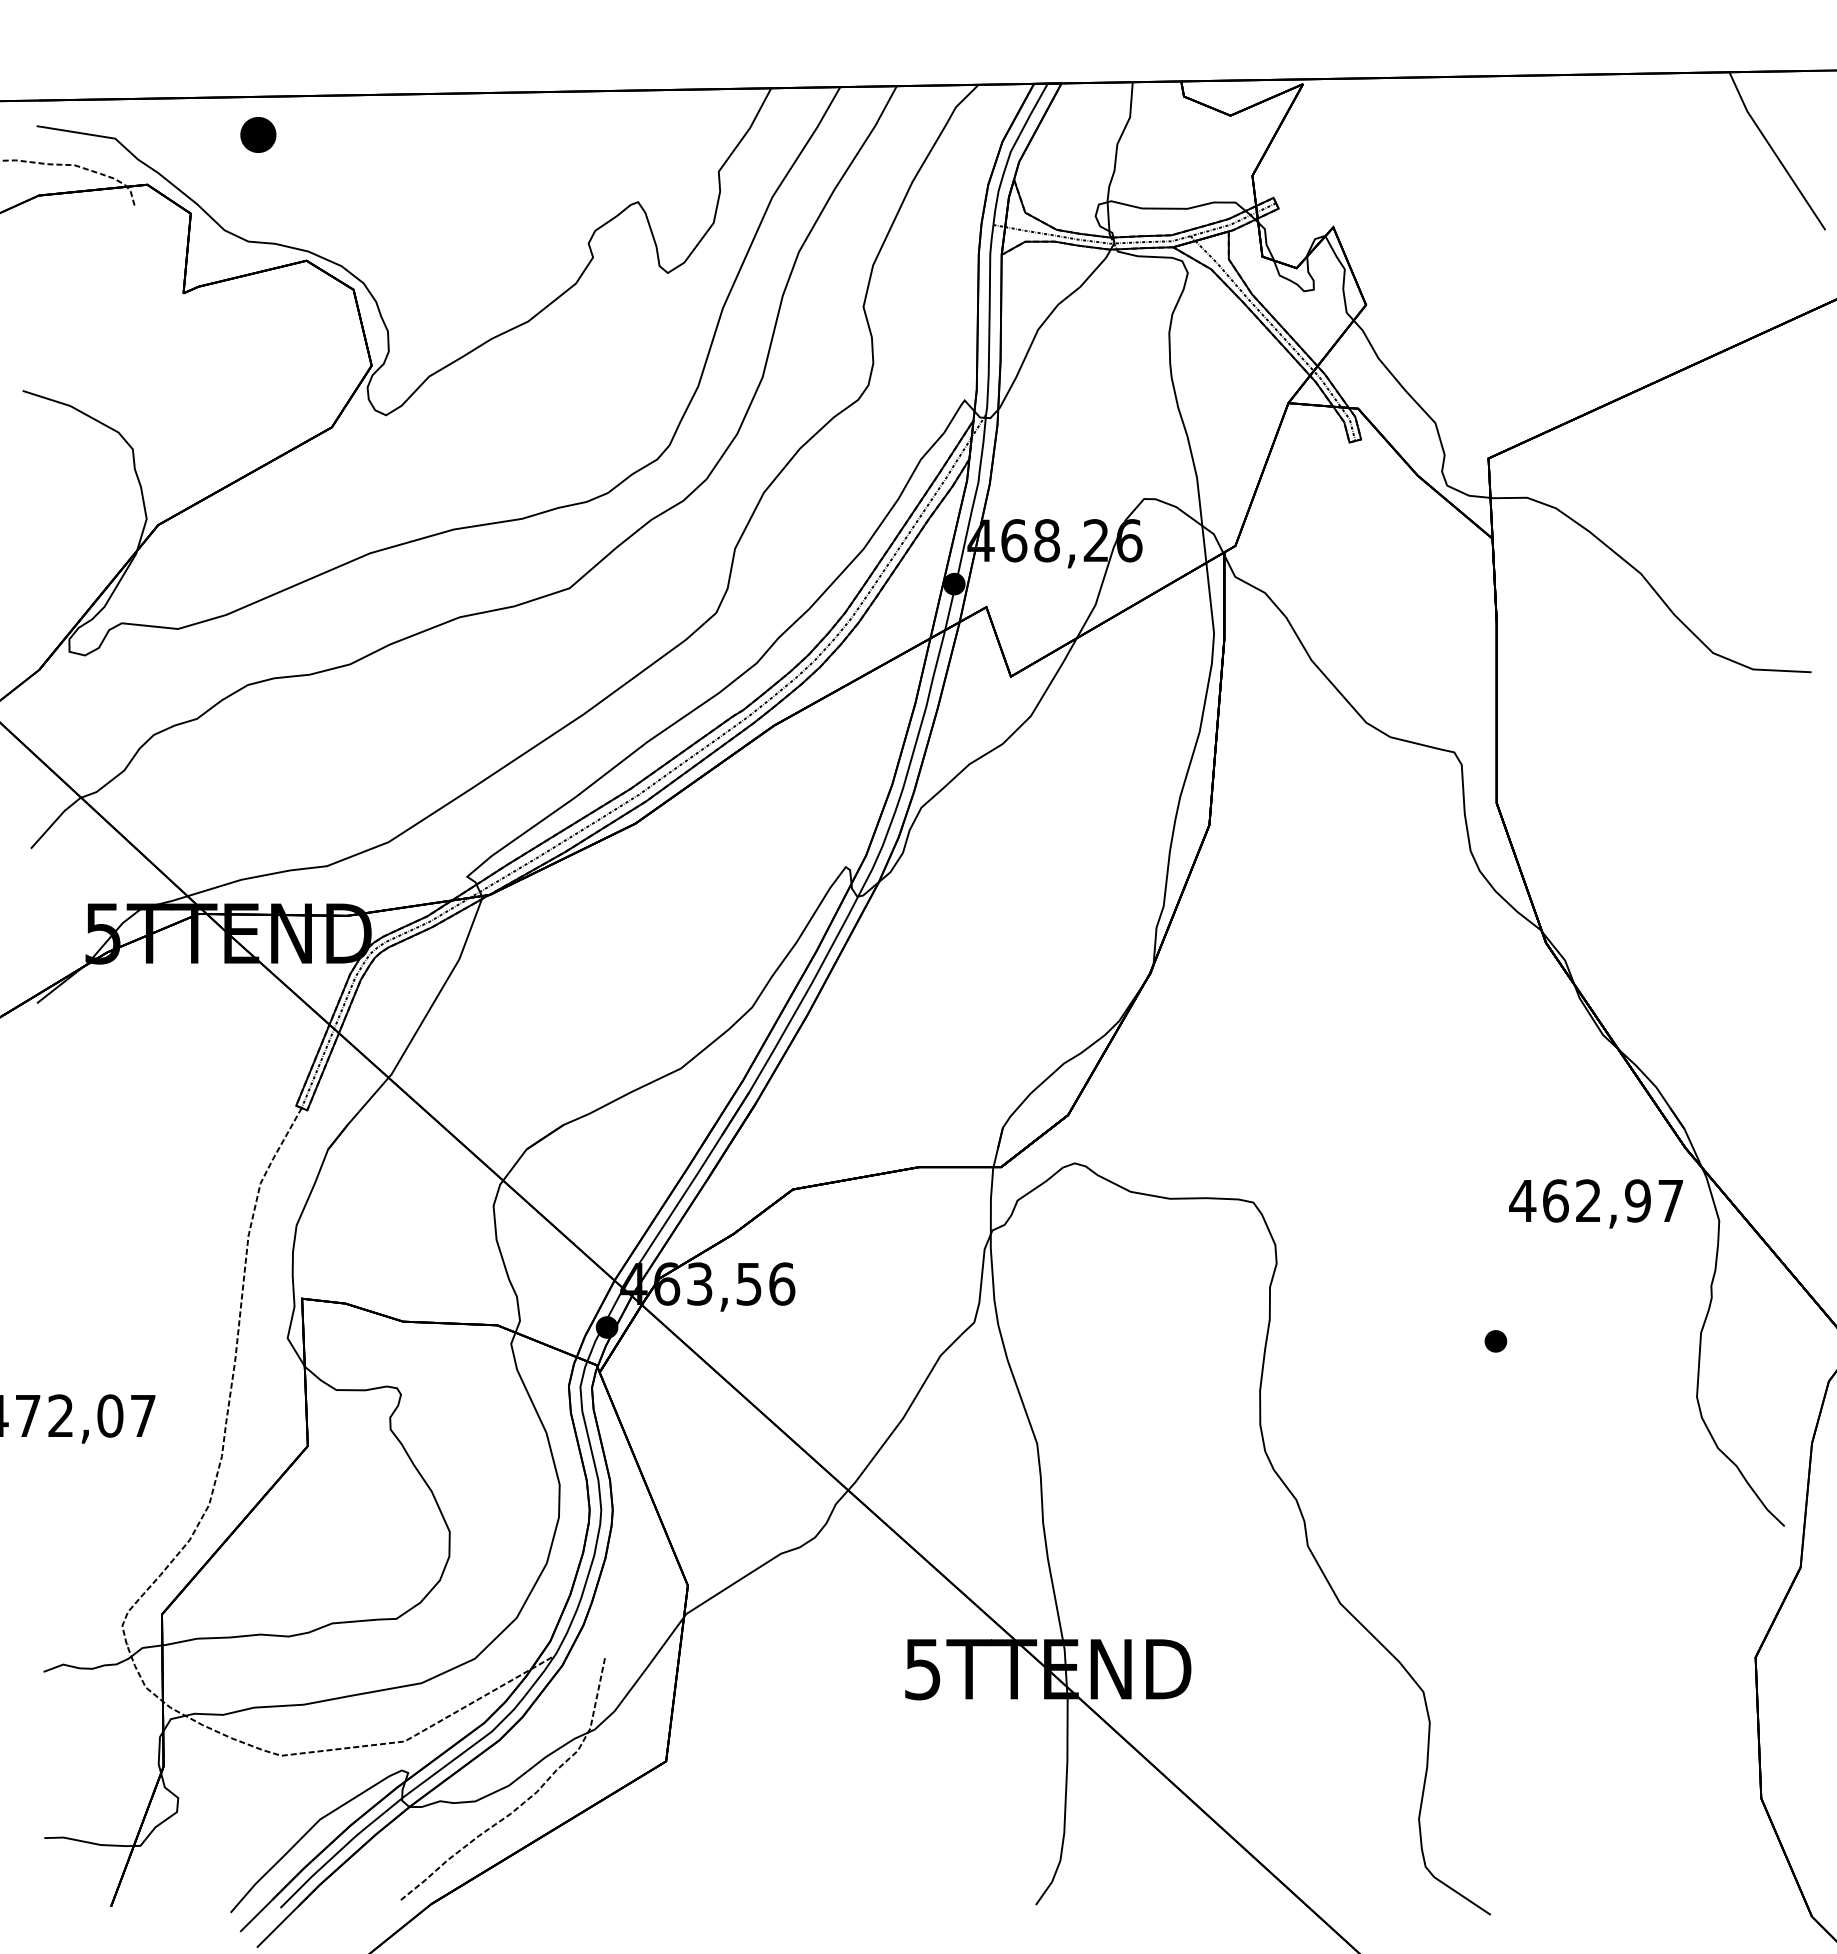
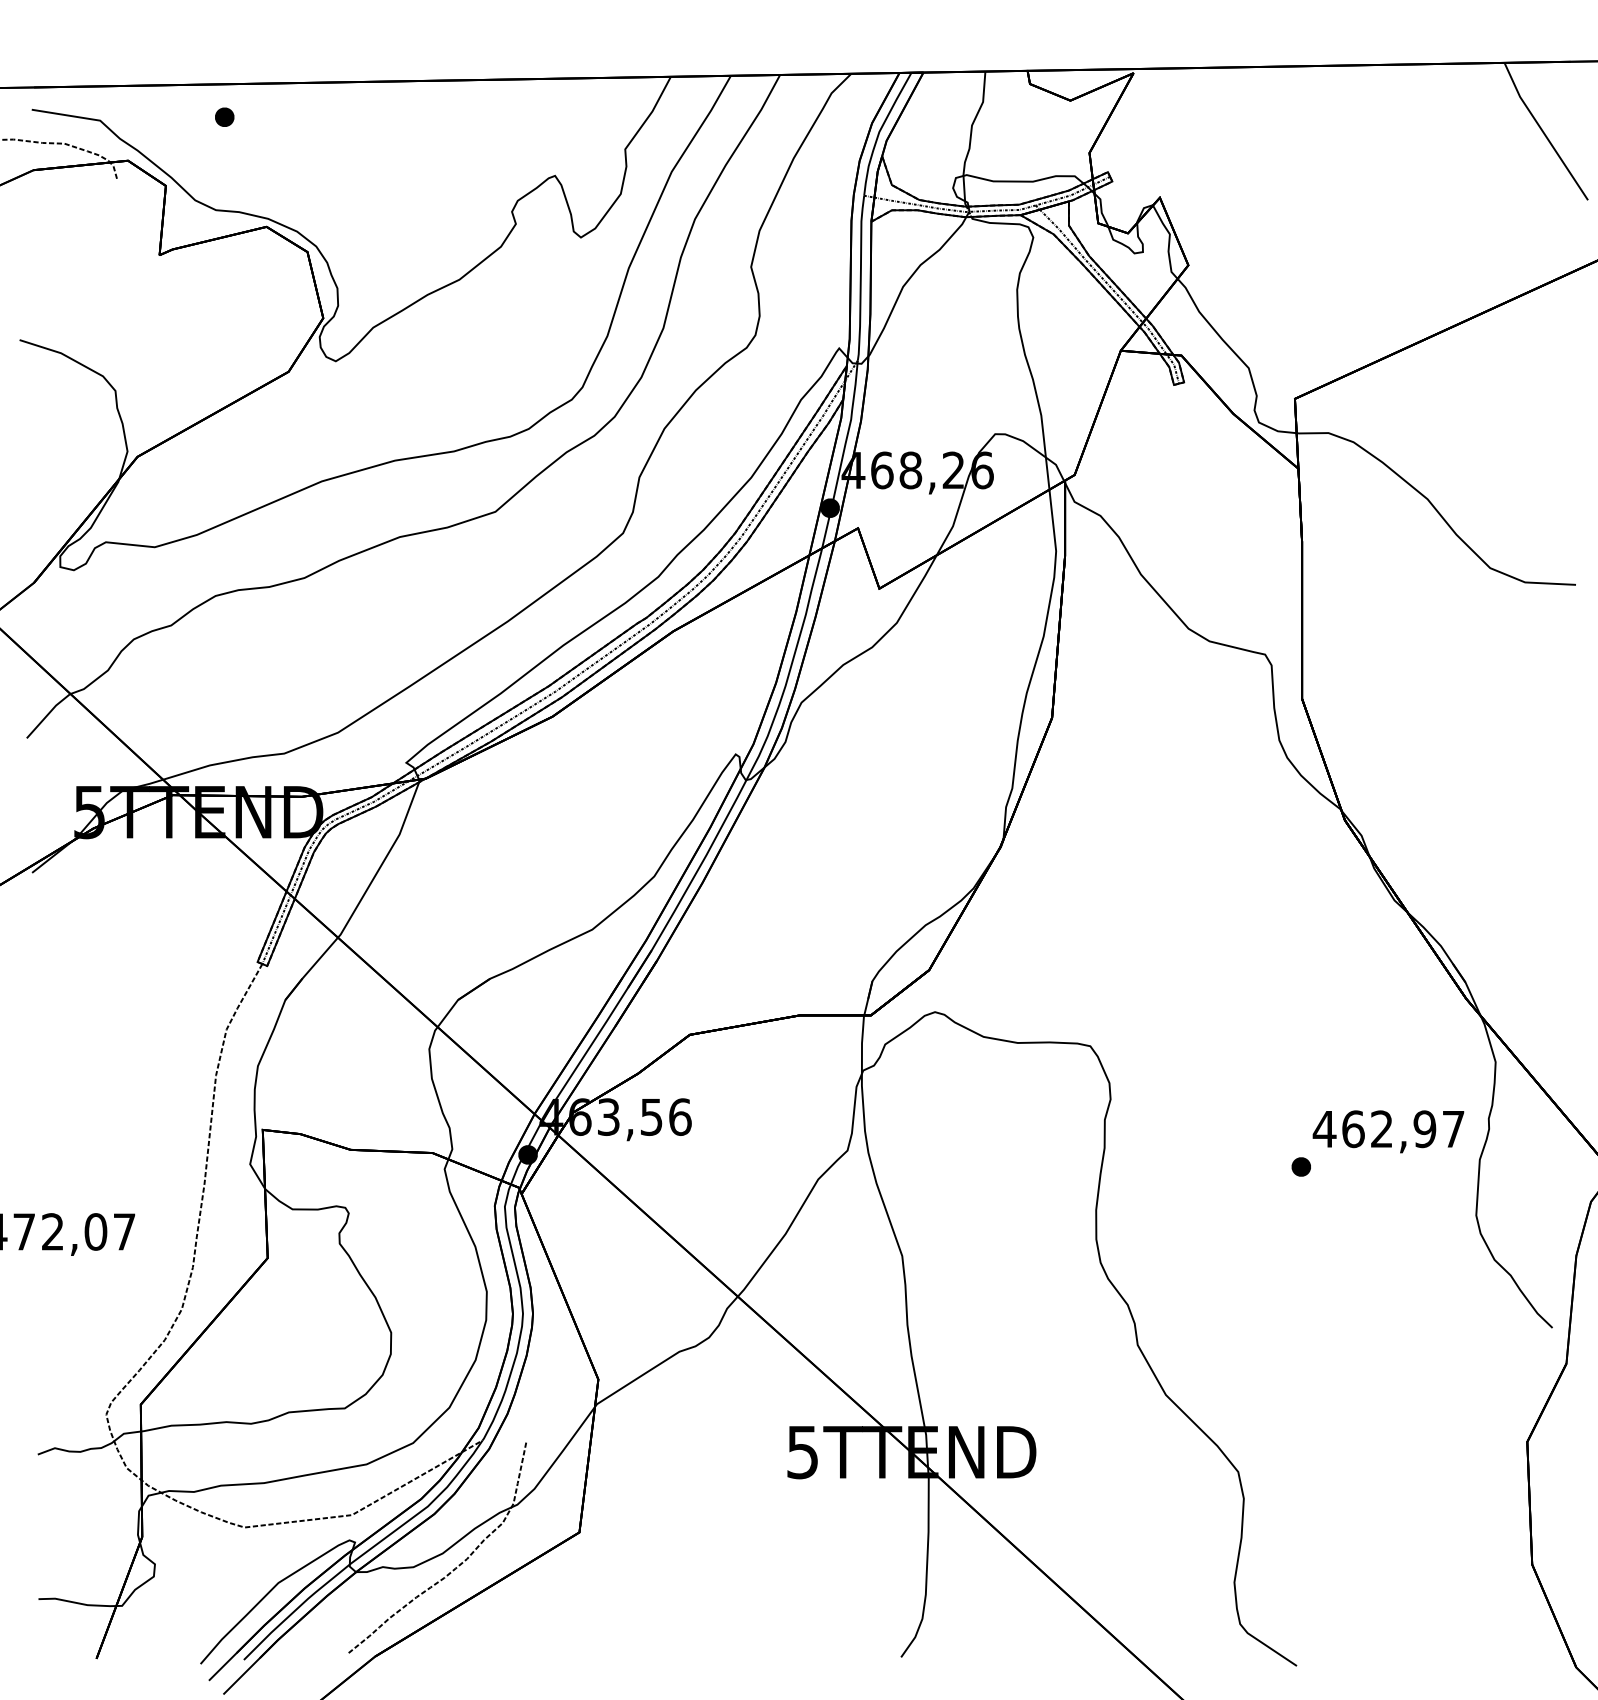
part: (258, 134) -> (224, 117), size x0.62
text: (1595, 1203) -> (1387, 1131), moved

